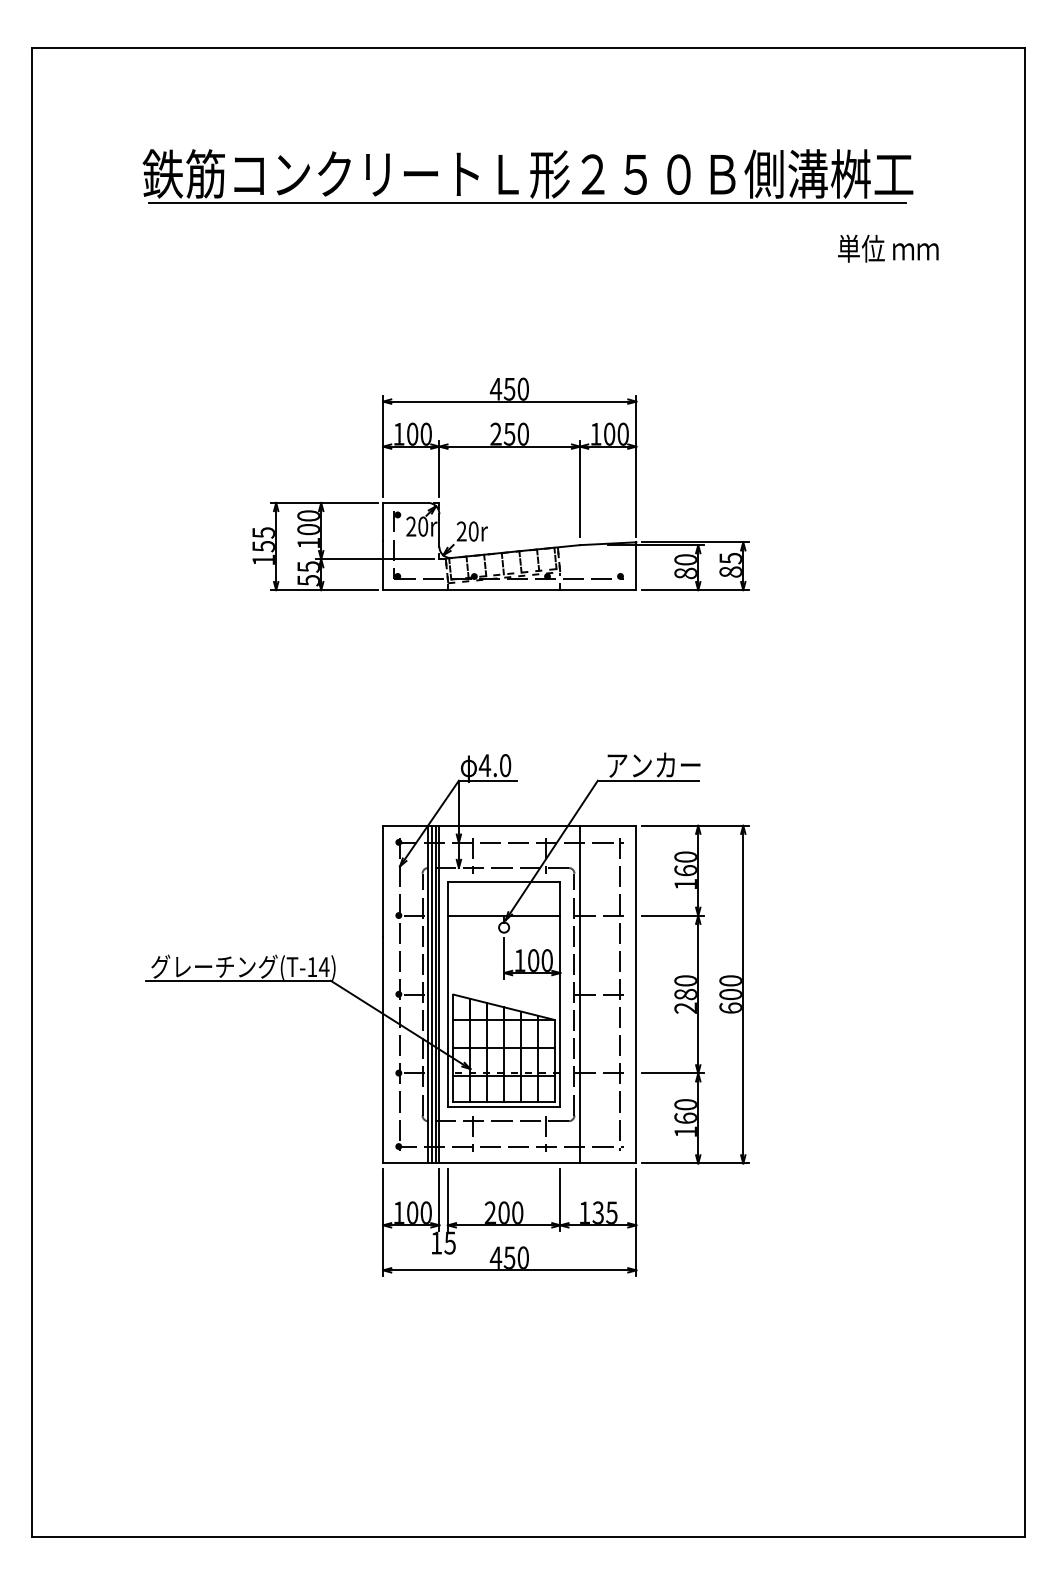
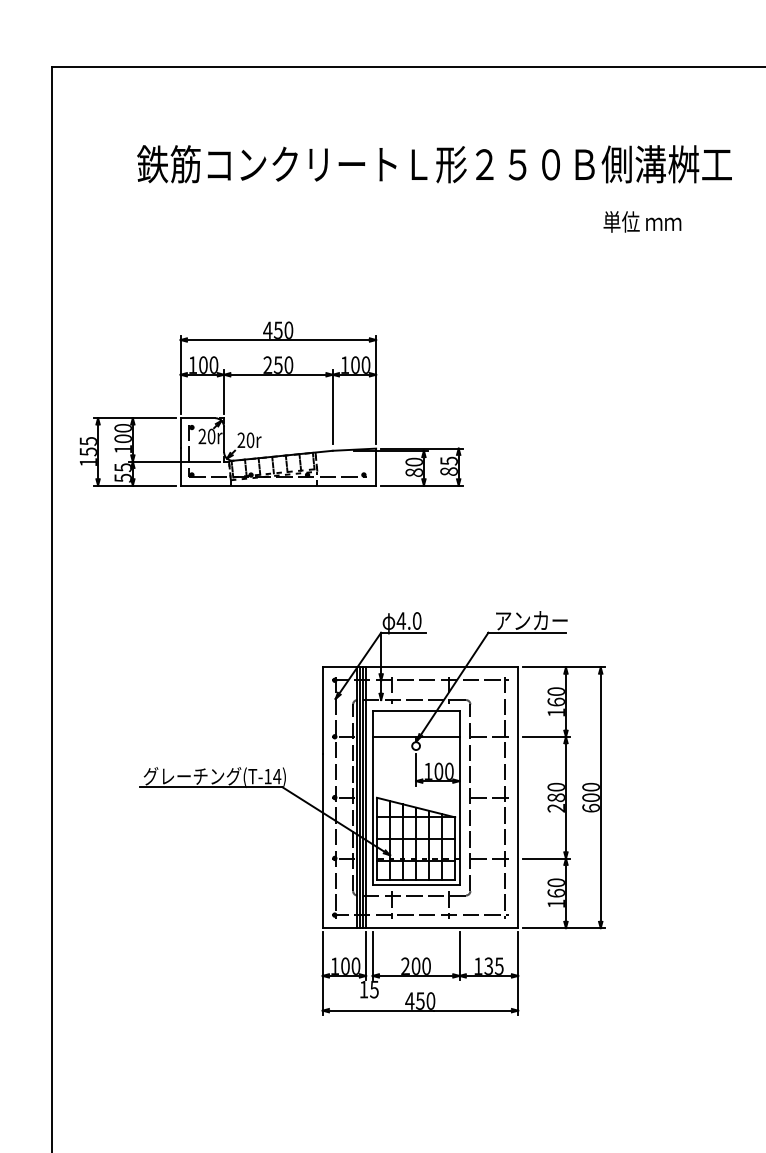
line: (527, 203) -> (434, 187), removed
text: (888, 248) -> (642, 221), moved
part: (500, 447) -> (271, 375), moved
line: (580, 994) -> (475, 797), removed

